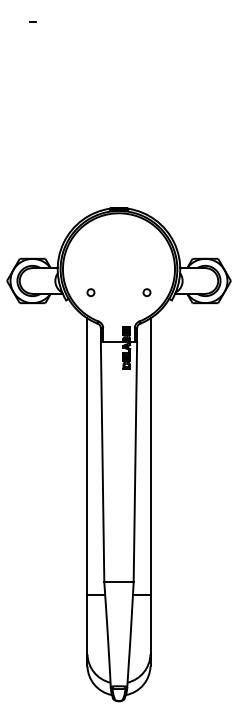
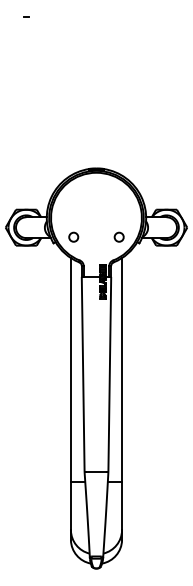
circle: (90, 292) -> (73, 237), size x1.6
circle: (146, 292) -> (118, 237), size x1.6

